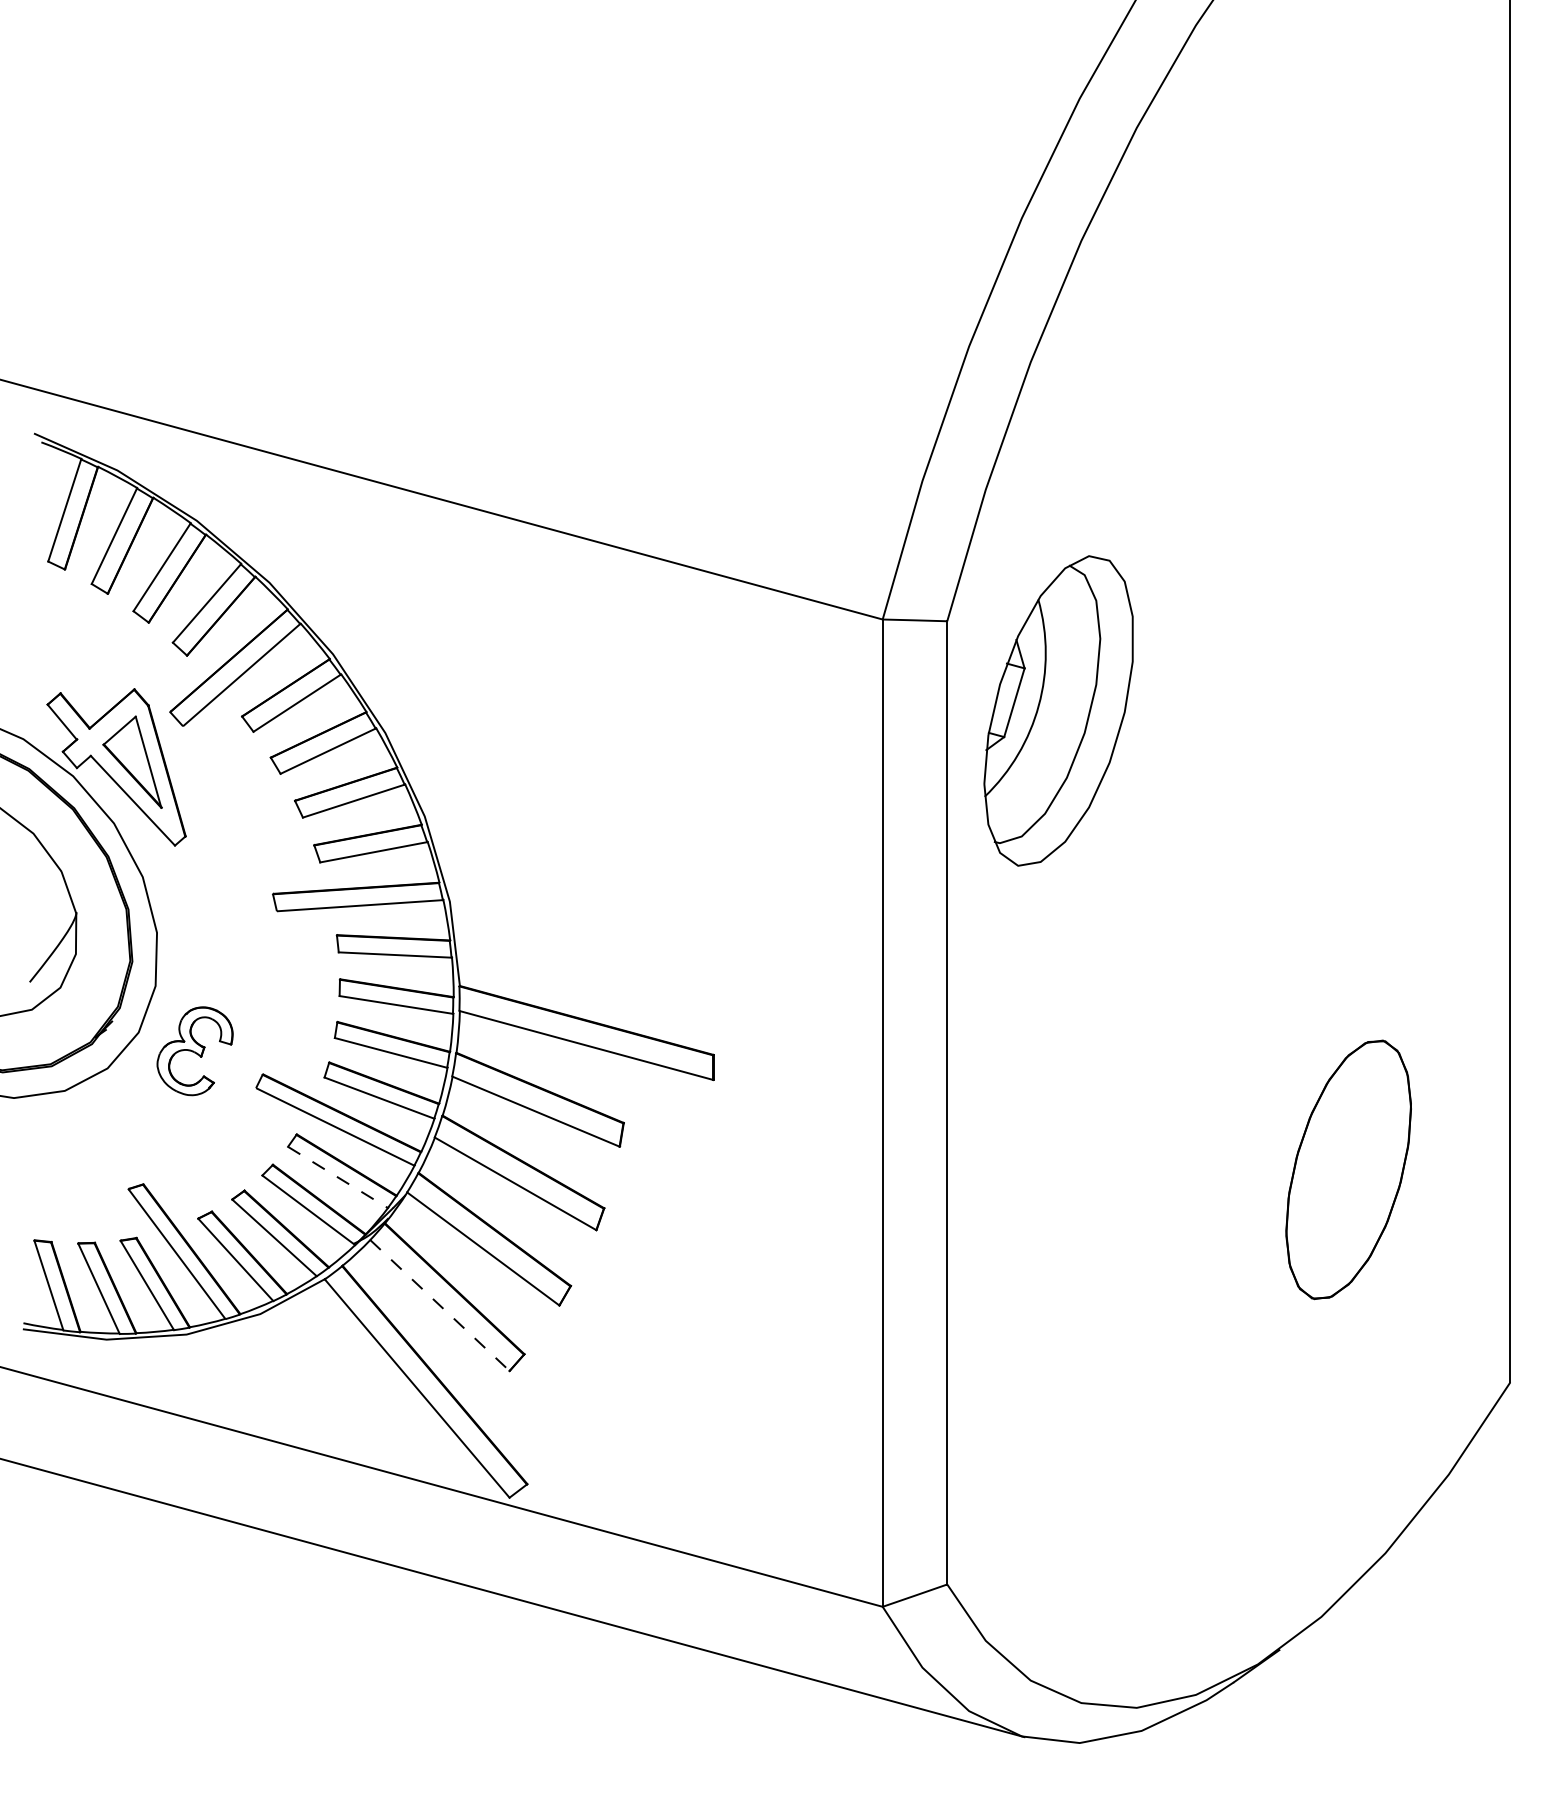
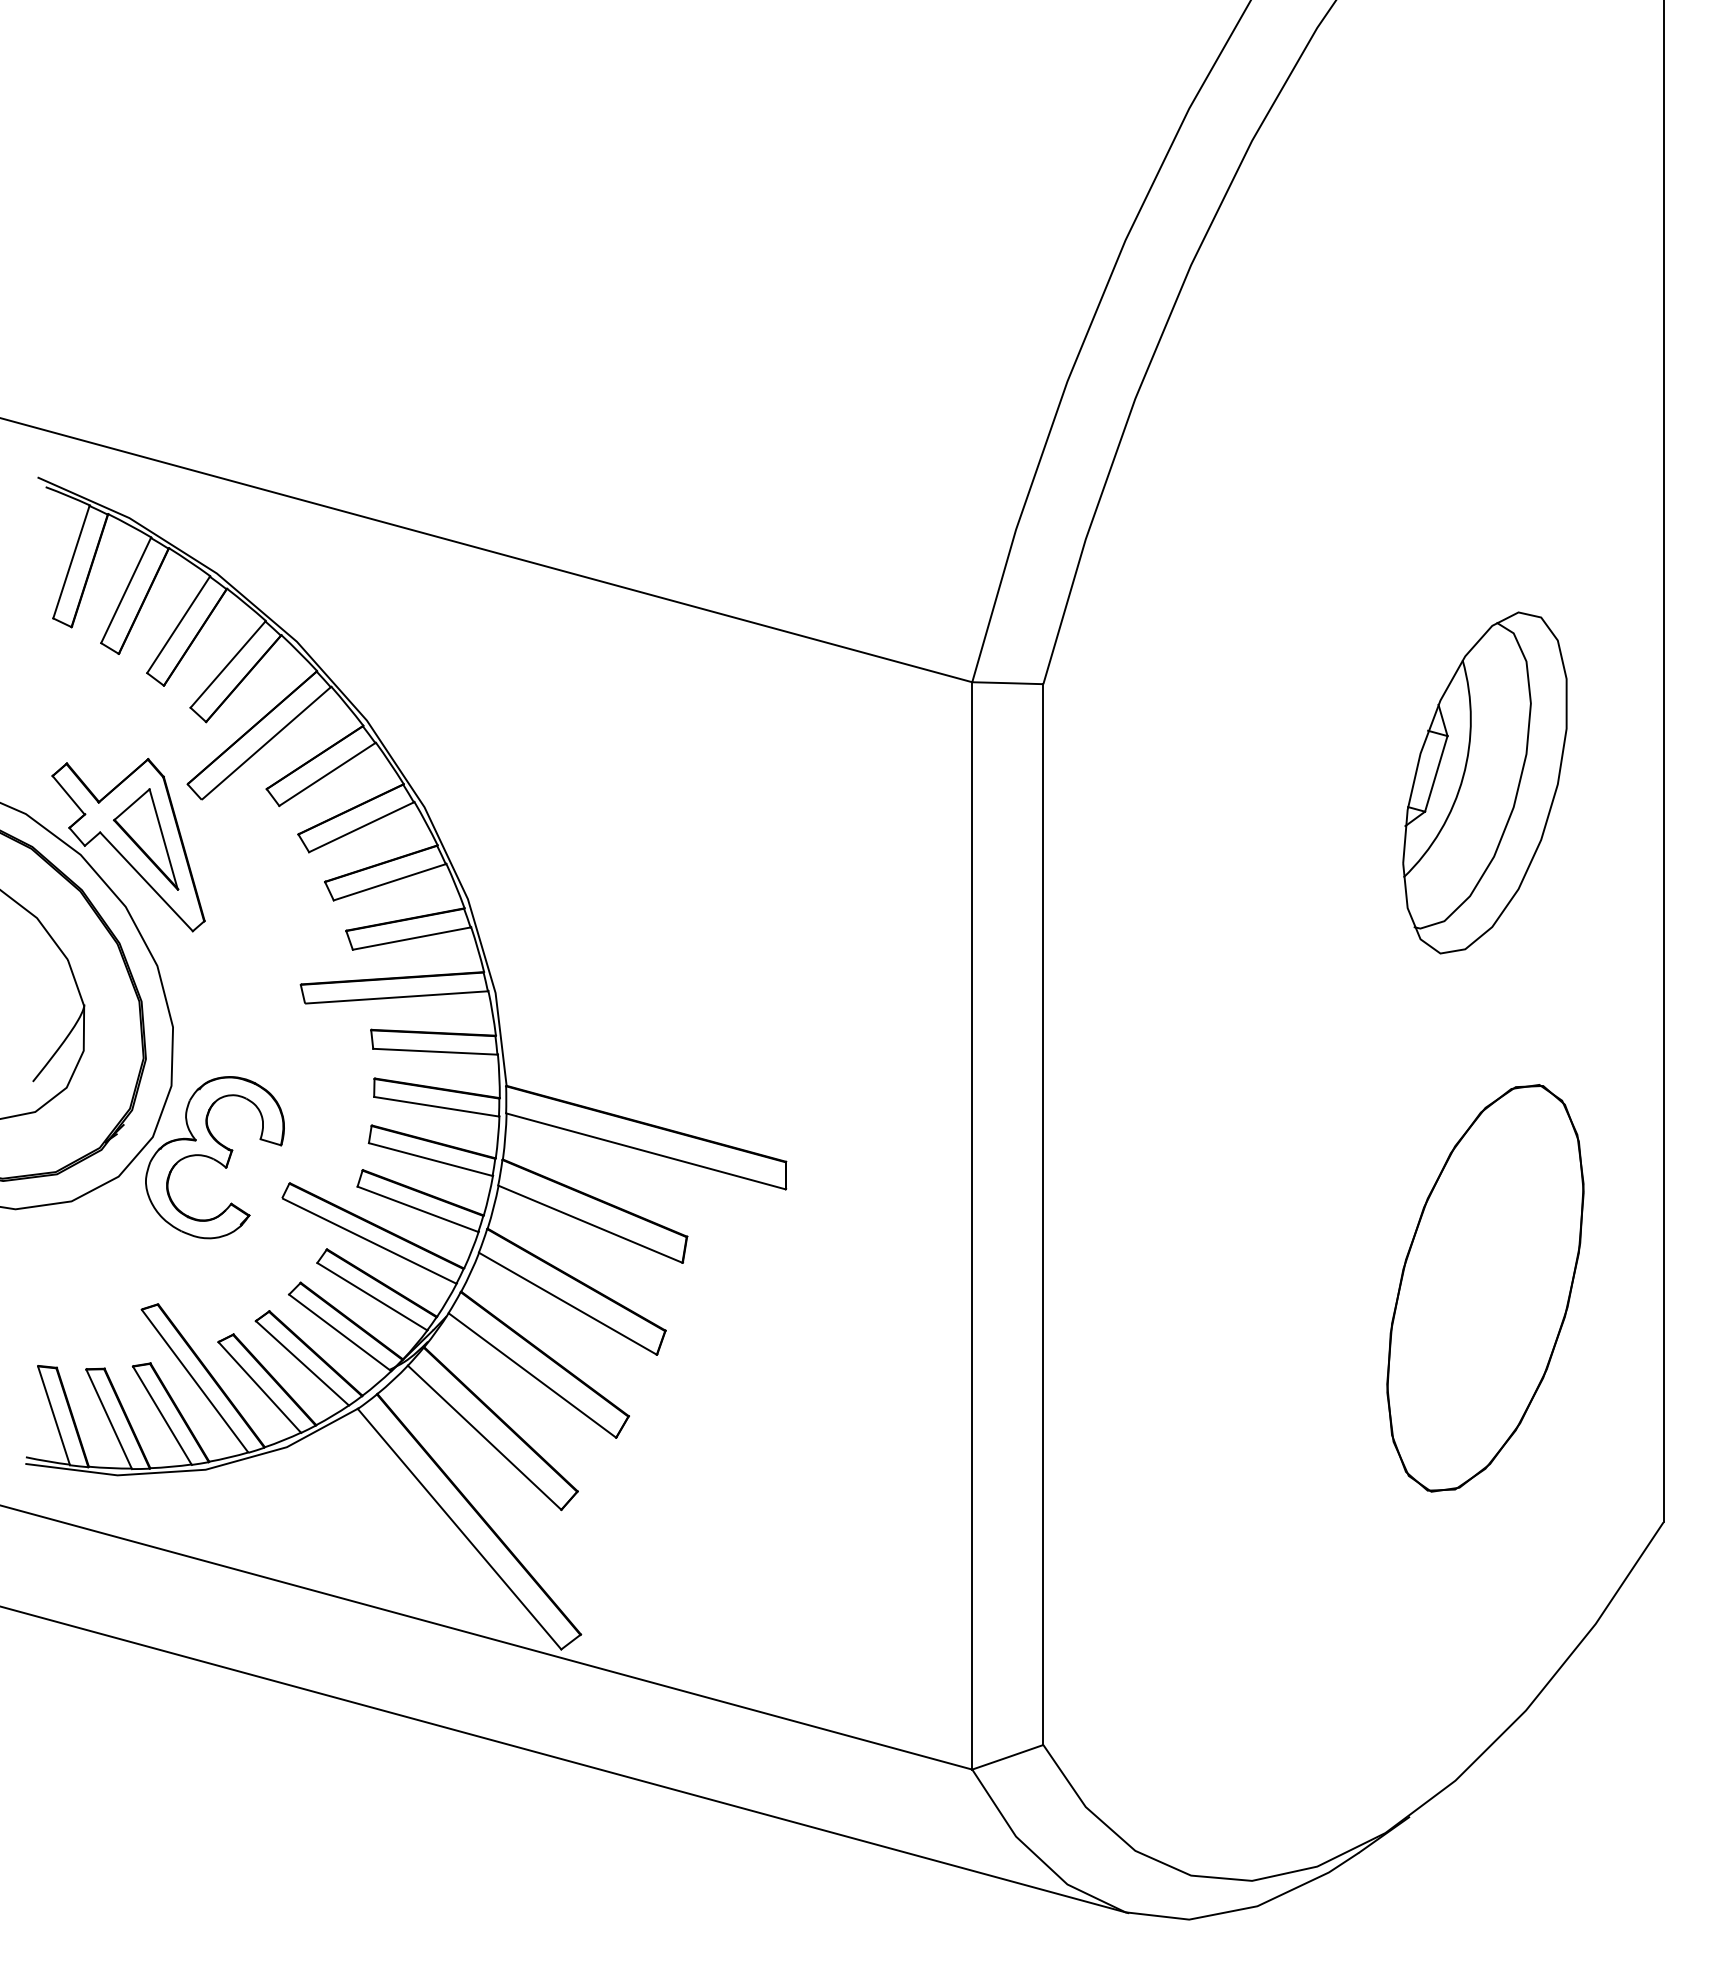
part: (1058, 710) -> (1484, 782), moved
part: (194, 1051) -> (214, 1157), size x1.67
part: (1348, 1169) -> (1485, 1288), size x1.43
line: (338, 1177) -> (372, 1296), dashed -> solid
line: (440, 1306) -> (485, 1438), dashed -> solid

